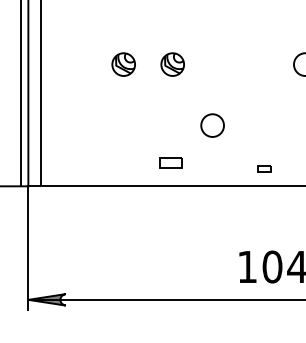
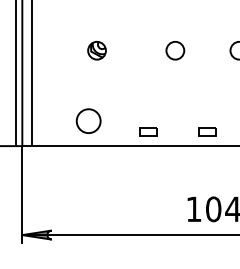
part: (172, 64) -> (135, 50), removed
circle: (212, 125) -> (175, 50), moved
circle: (113, 154) -> (89, 121), added
part: (170, 162) -> (147, 132), moved
part: (264, 168) -> (207, 132), size x1.67

